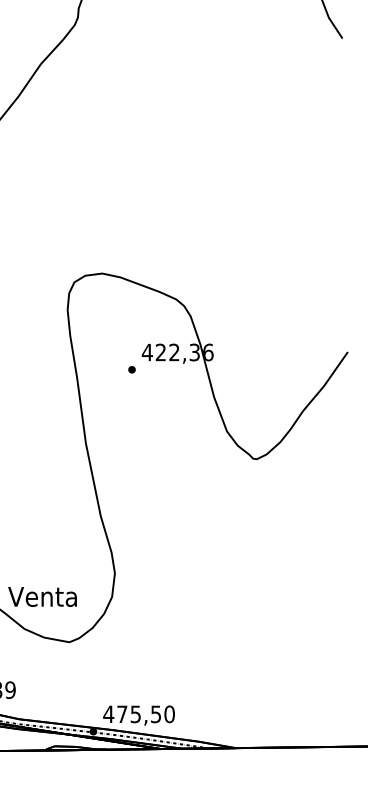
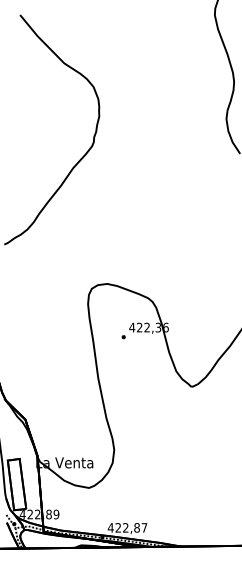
text: (146, 713) -> (131, 527), 475,50 -> 422,87

